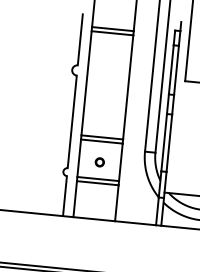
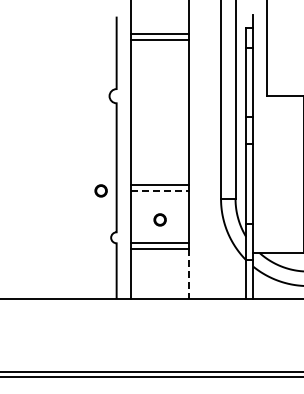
circle: (59, 137) -> (100, 190), added
line: (102, 141) -> (160, 190), solid -> dashed
line: (117, 203) -> (189, 274), solid -> dashed

